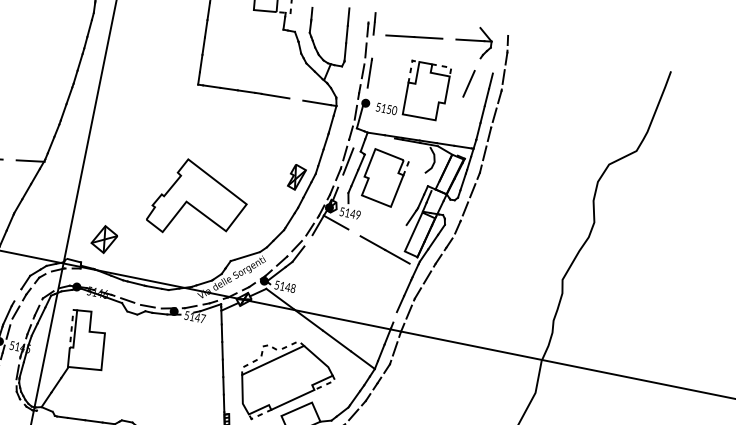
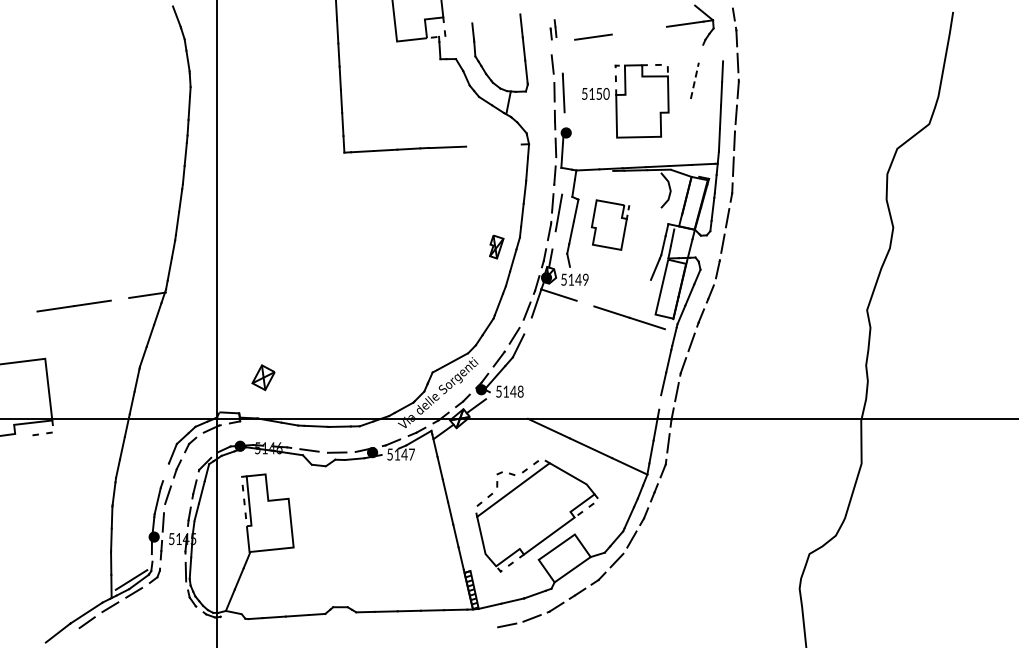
part: (371, 24) -> (553, 29), size x0.6
line: (427, 37) -> (629, 31), removed
line: (468, 83) -> (694, 80), solid -> dashed
line: (316, 102) -> (502, 144), removed
text: (386, 108) -> (595, 93), moved
part: (297, 177) -> (496, 246), size x0.7
part: (384, 177) -> (610, 224), size x0.7
part: (198, 200) -> (375, 302), removed
part: (104, 239) -> (263, 377), size x0.7
line: (280, 298) -> (507, 408), removed

